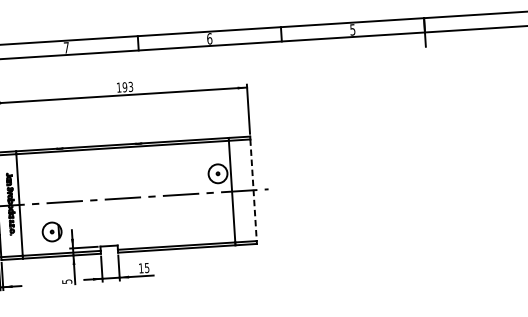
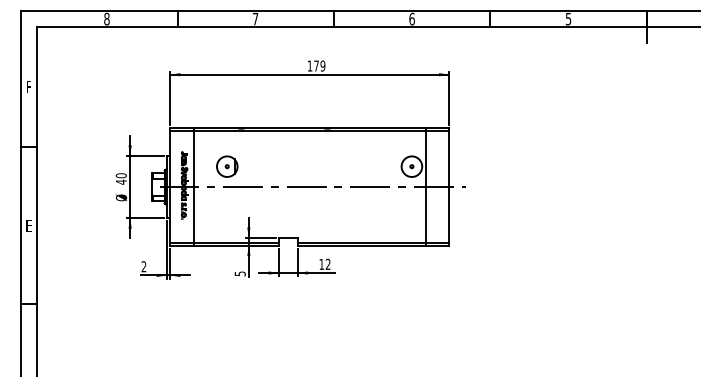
text: (127, 86) -> (319, 65), 193 -> 179
line: (253, 190) -> (449, 187), dashed -> solid
part: (52, 231) -> (227, 166), moved
text: (146, 267) -> (327, 263), 15 -> 12

